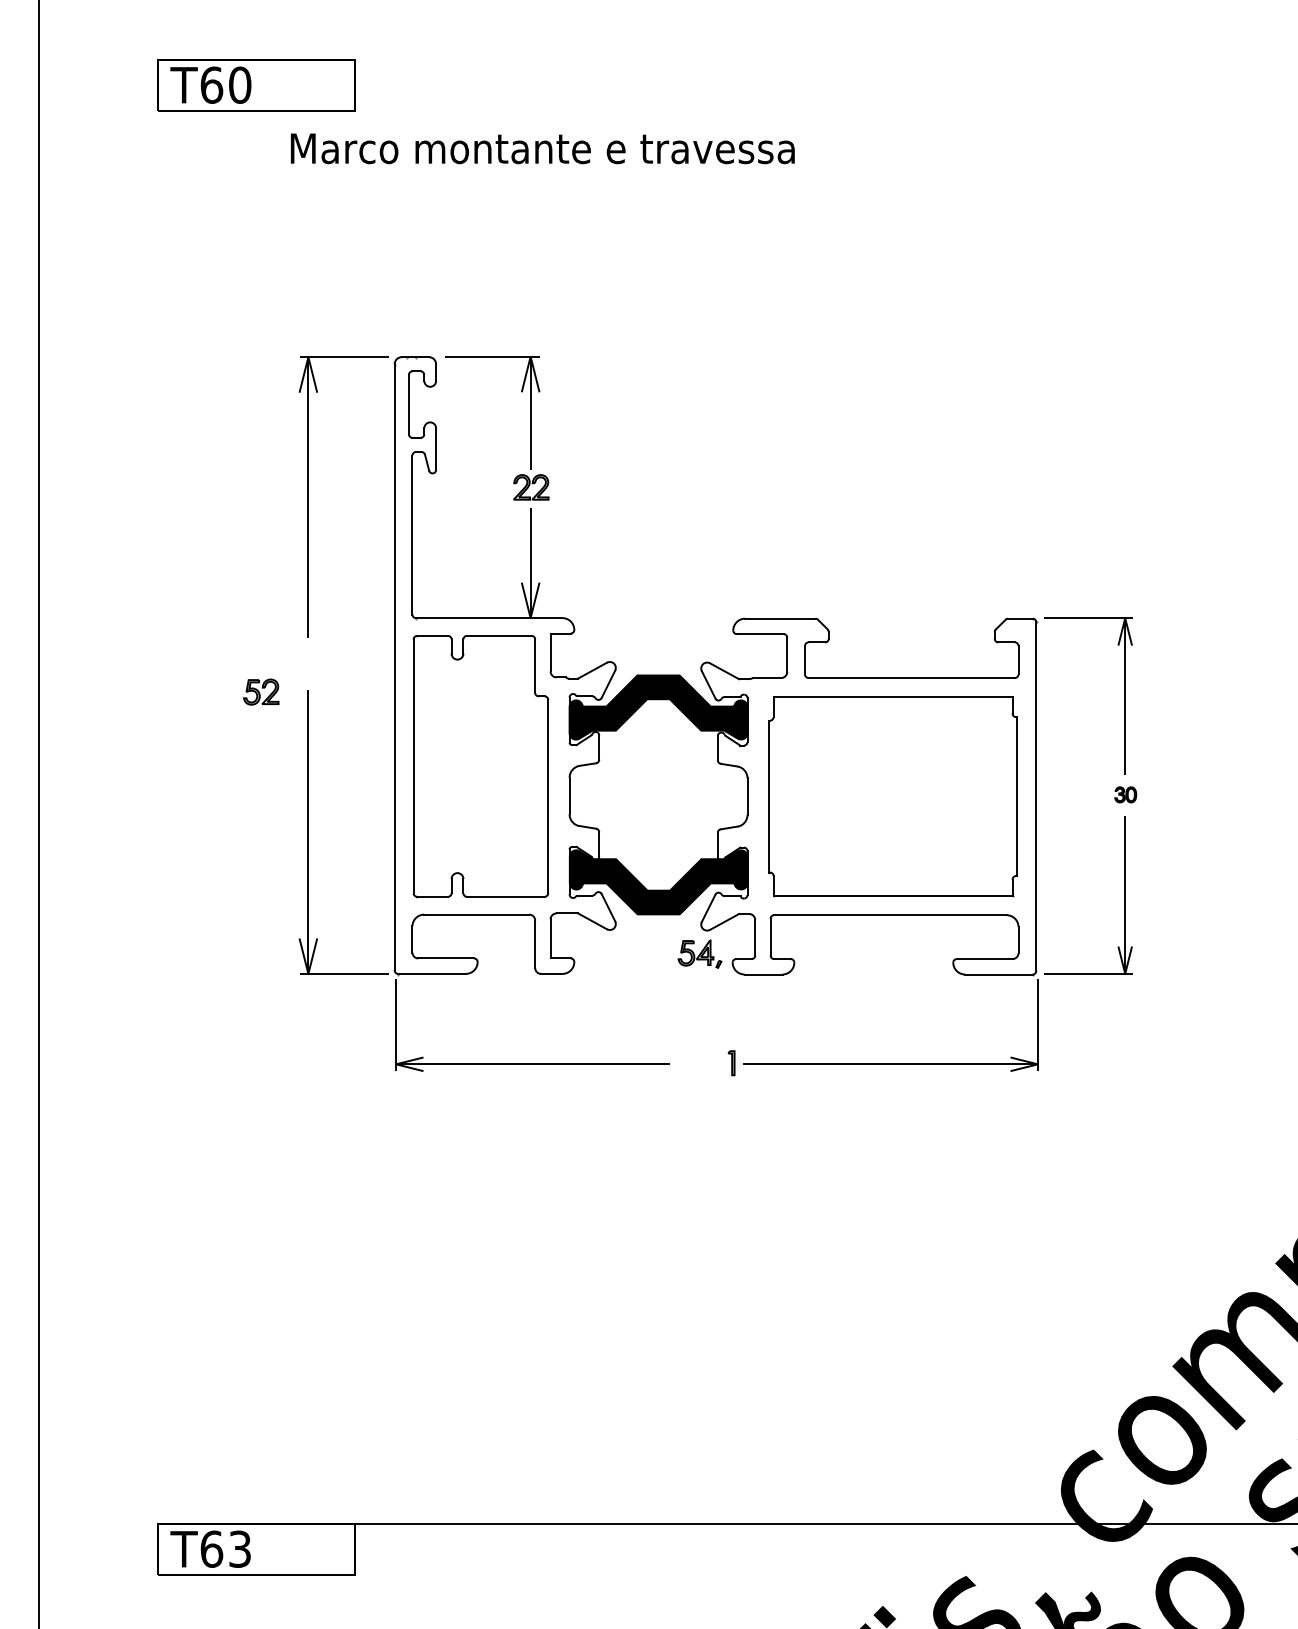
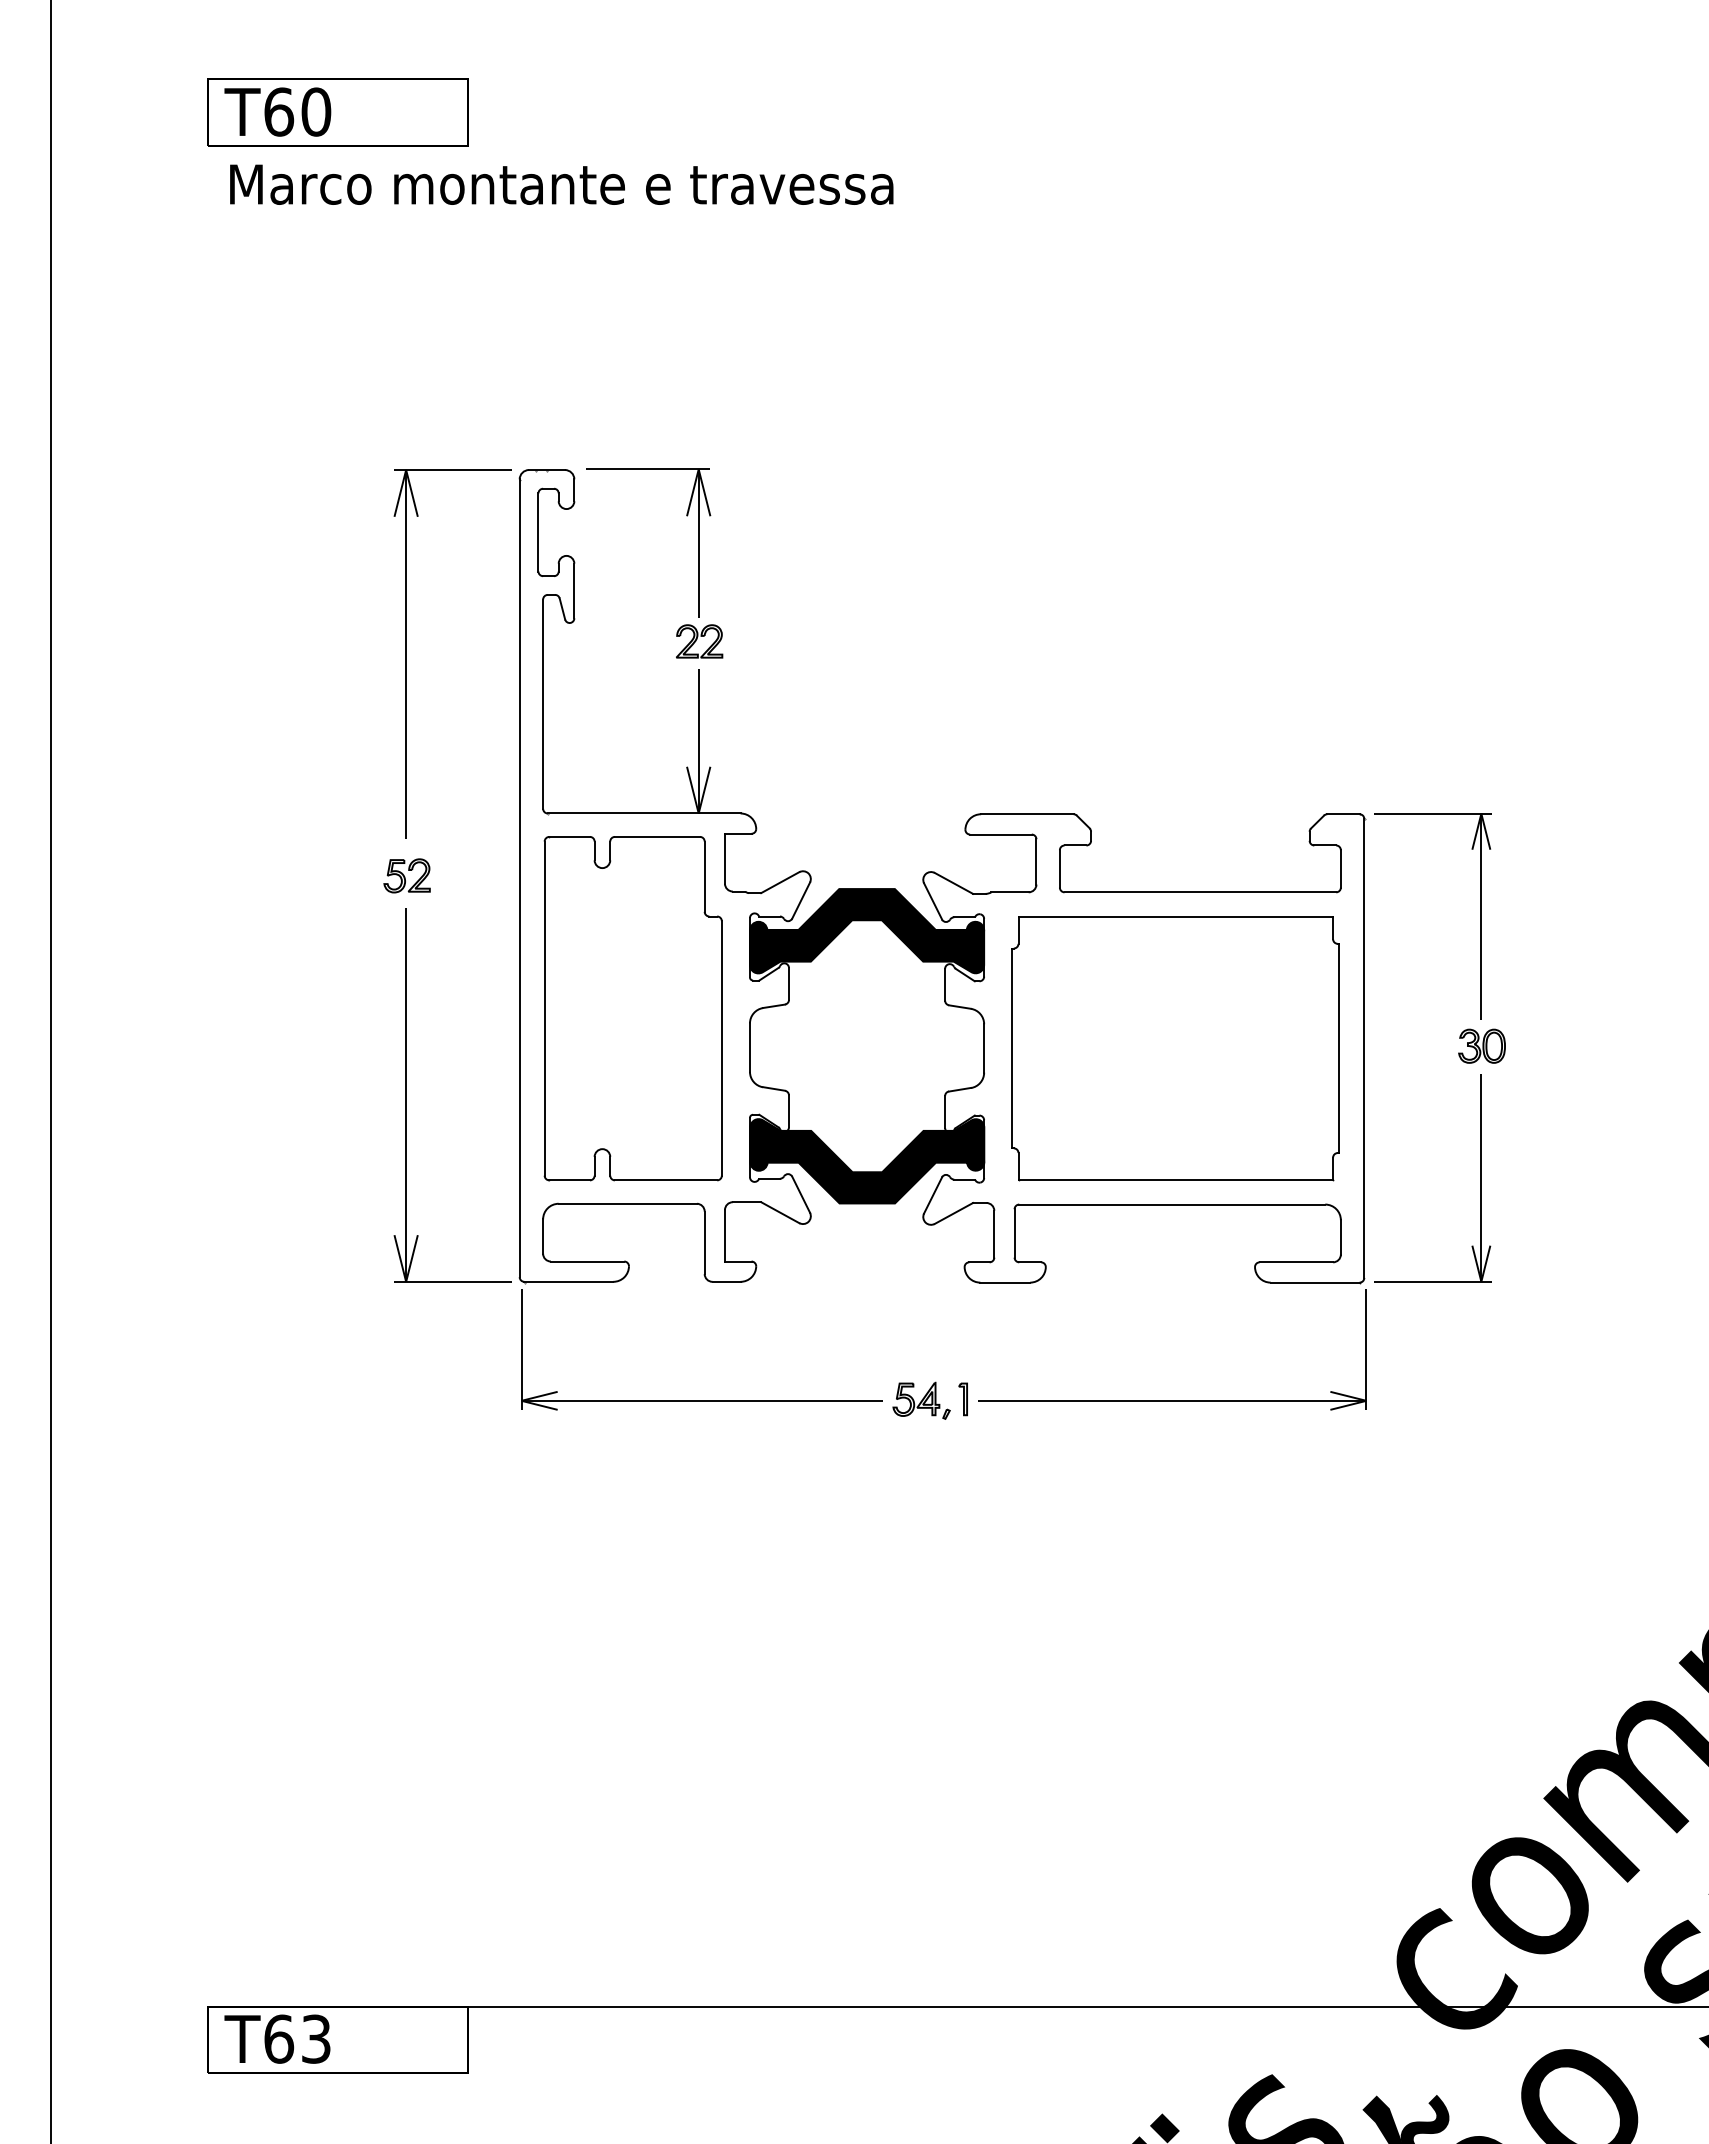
text: (542, 148) -> (561, 184), moved
part: (260, 691) -> (406, 875), moved
part: (1125, 794) -> (1481, 1045), size x1.67
part: (699, 953) -> (921, 1400), moved

